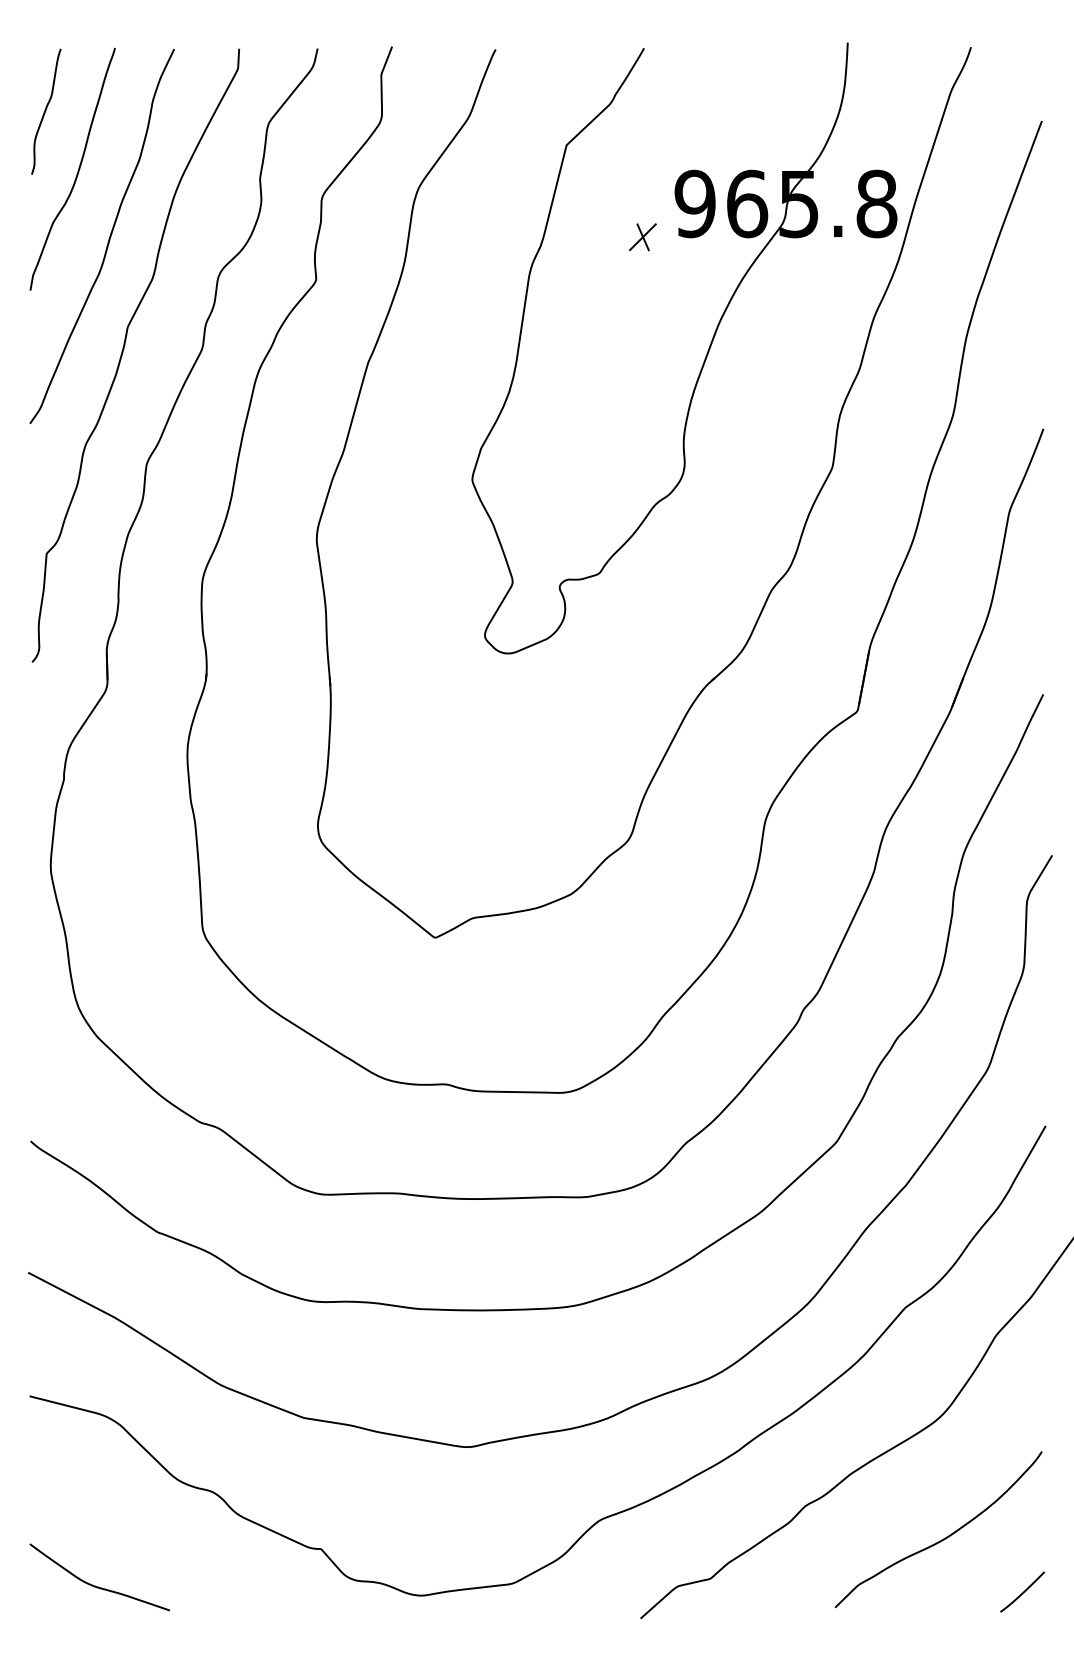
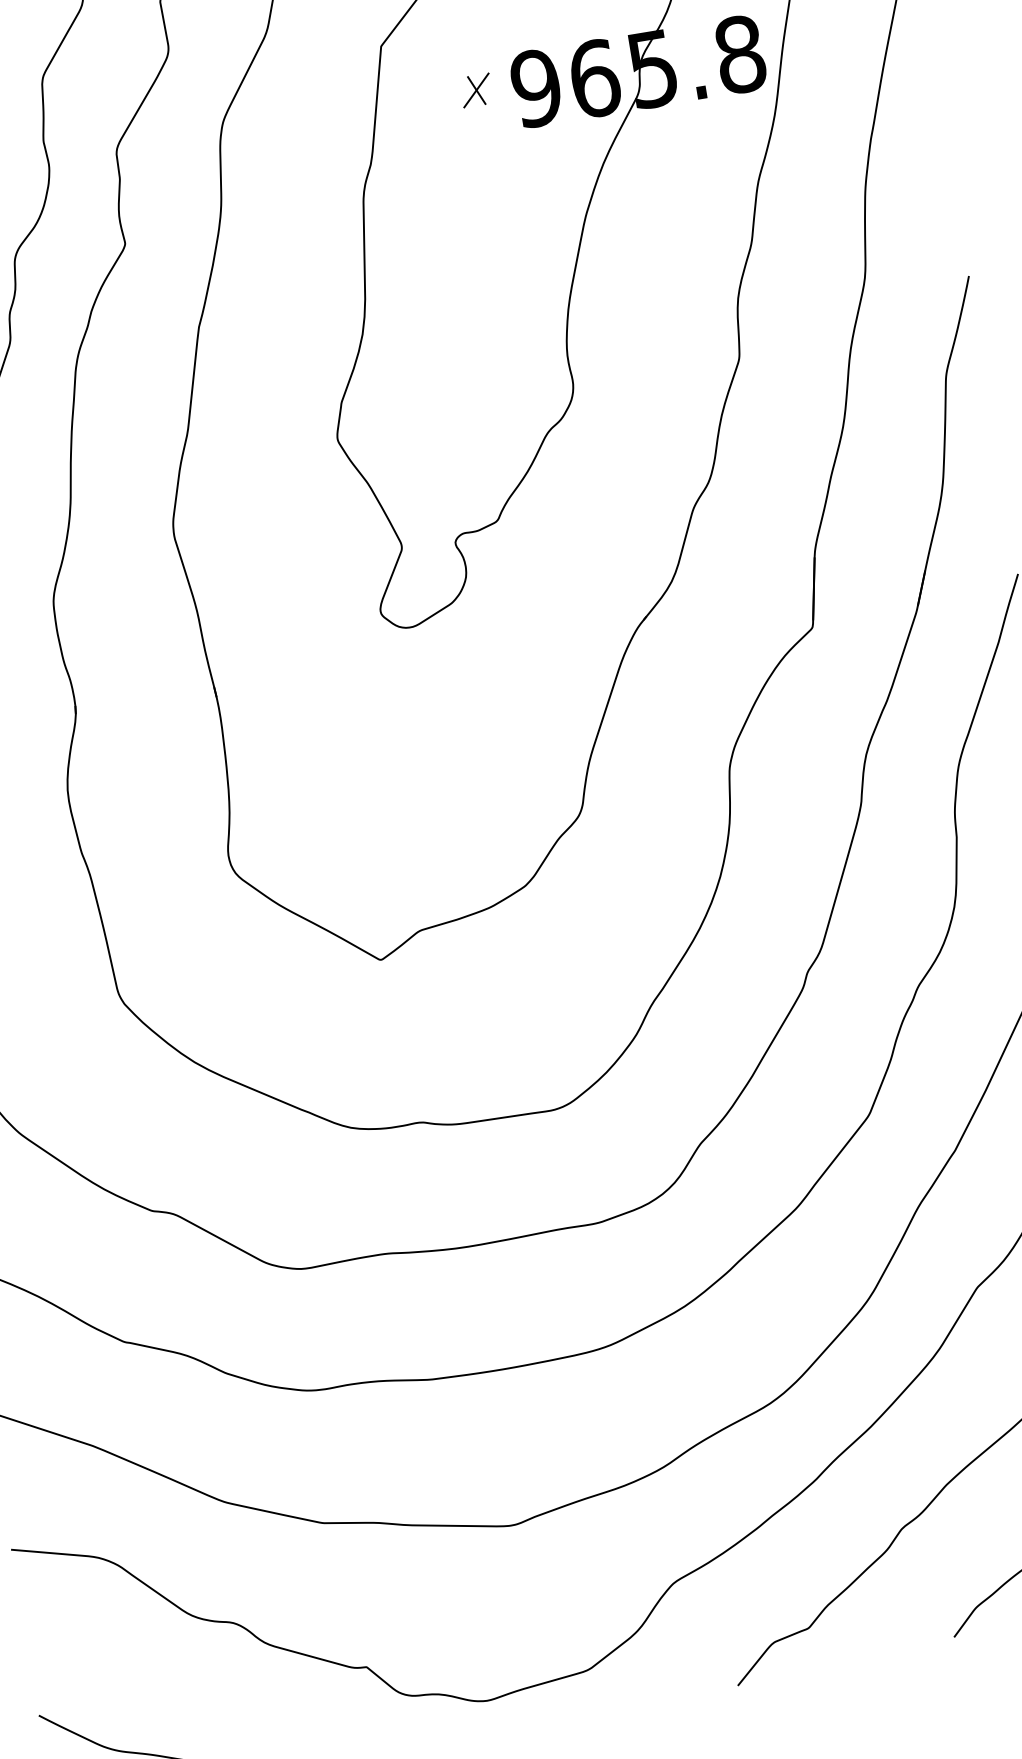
part: (642, 237) -> (476, 90), moved

